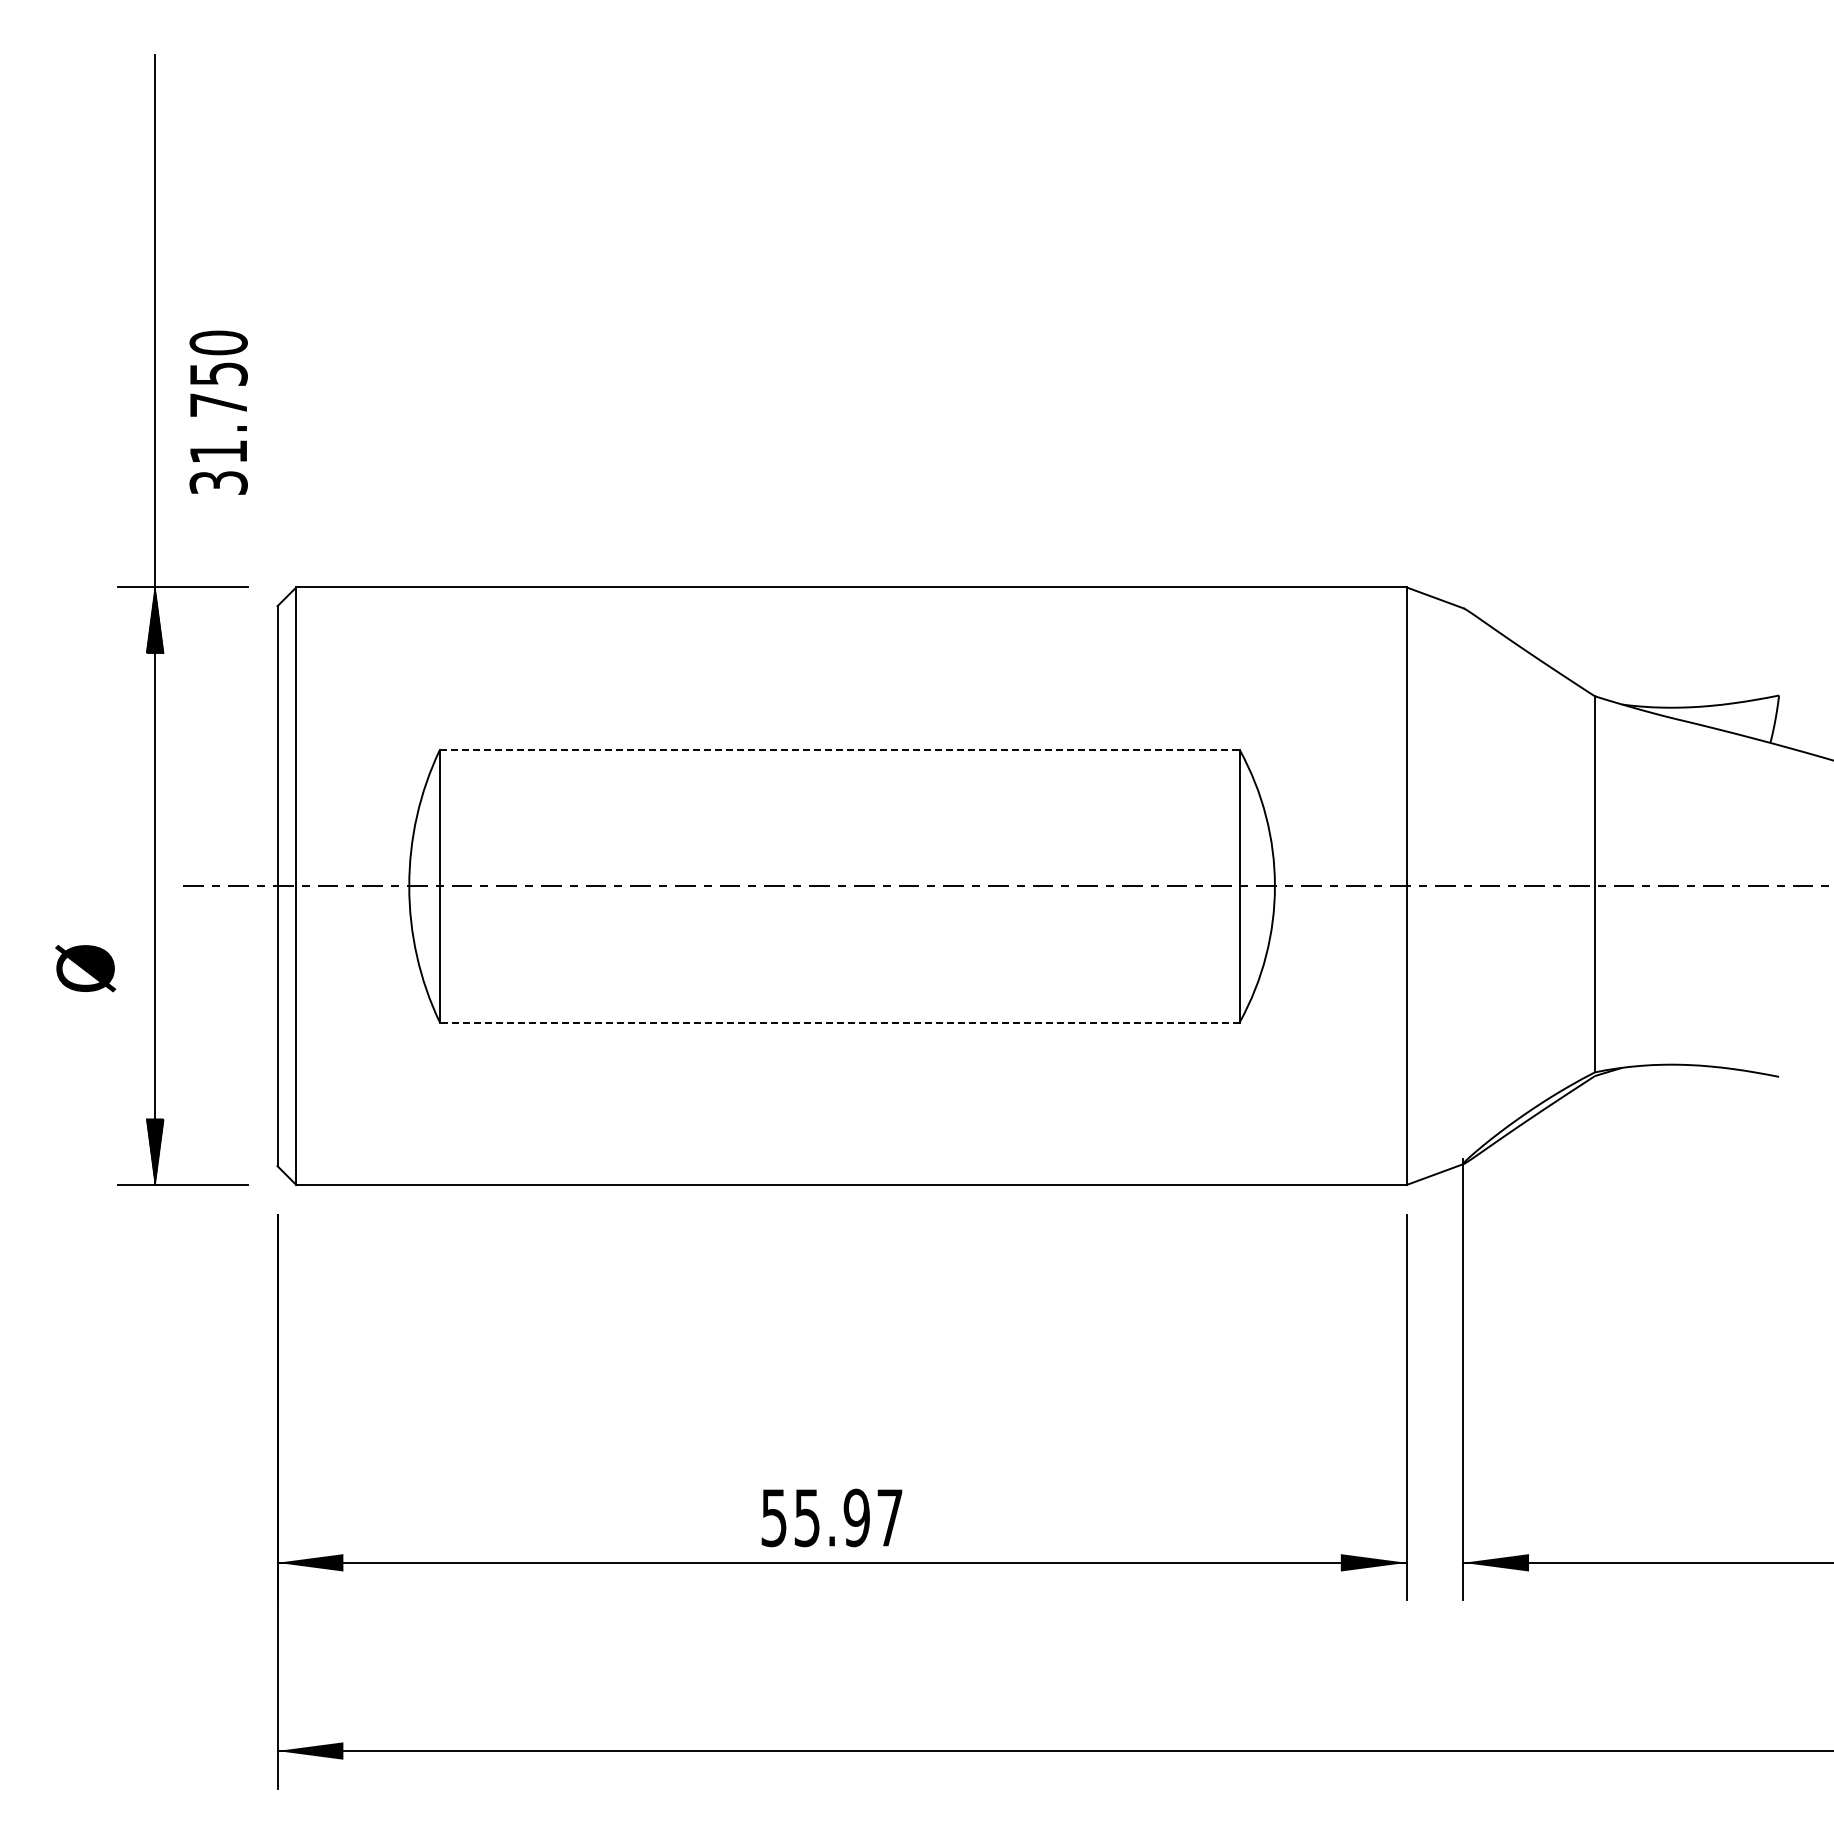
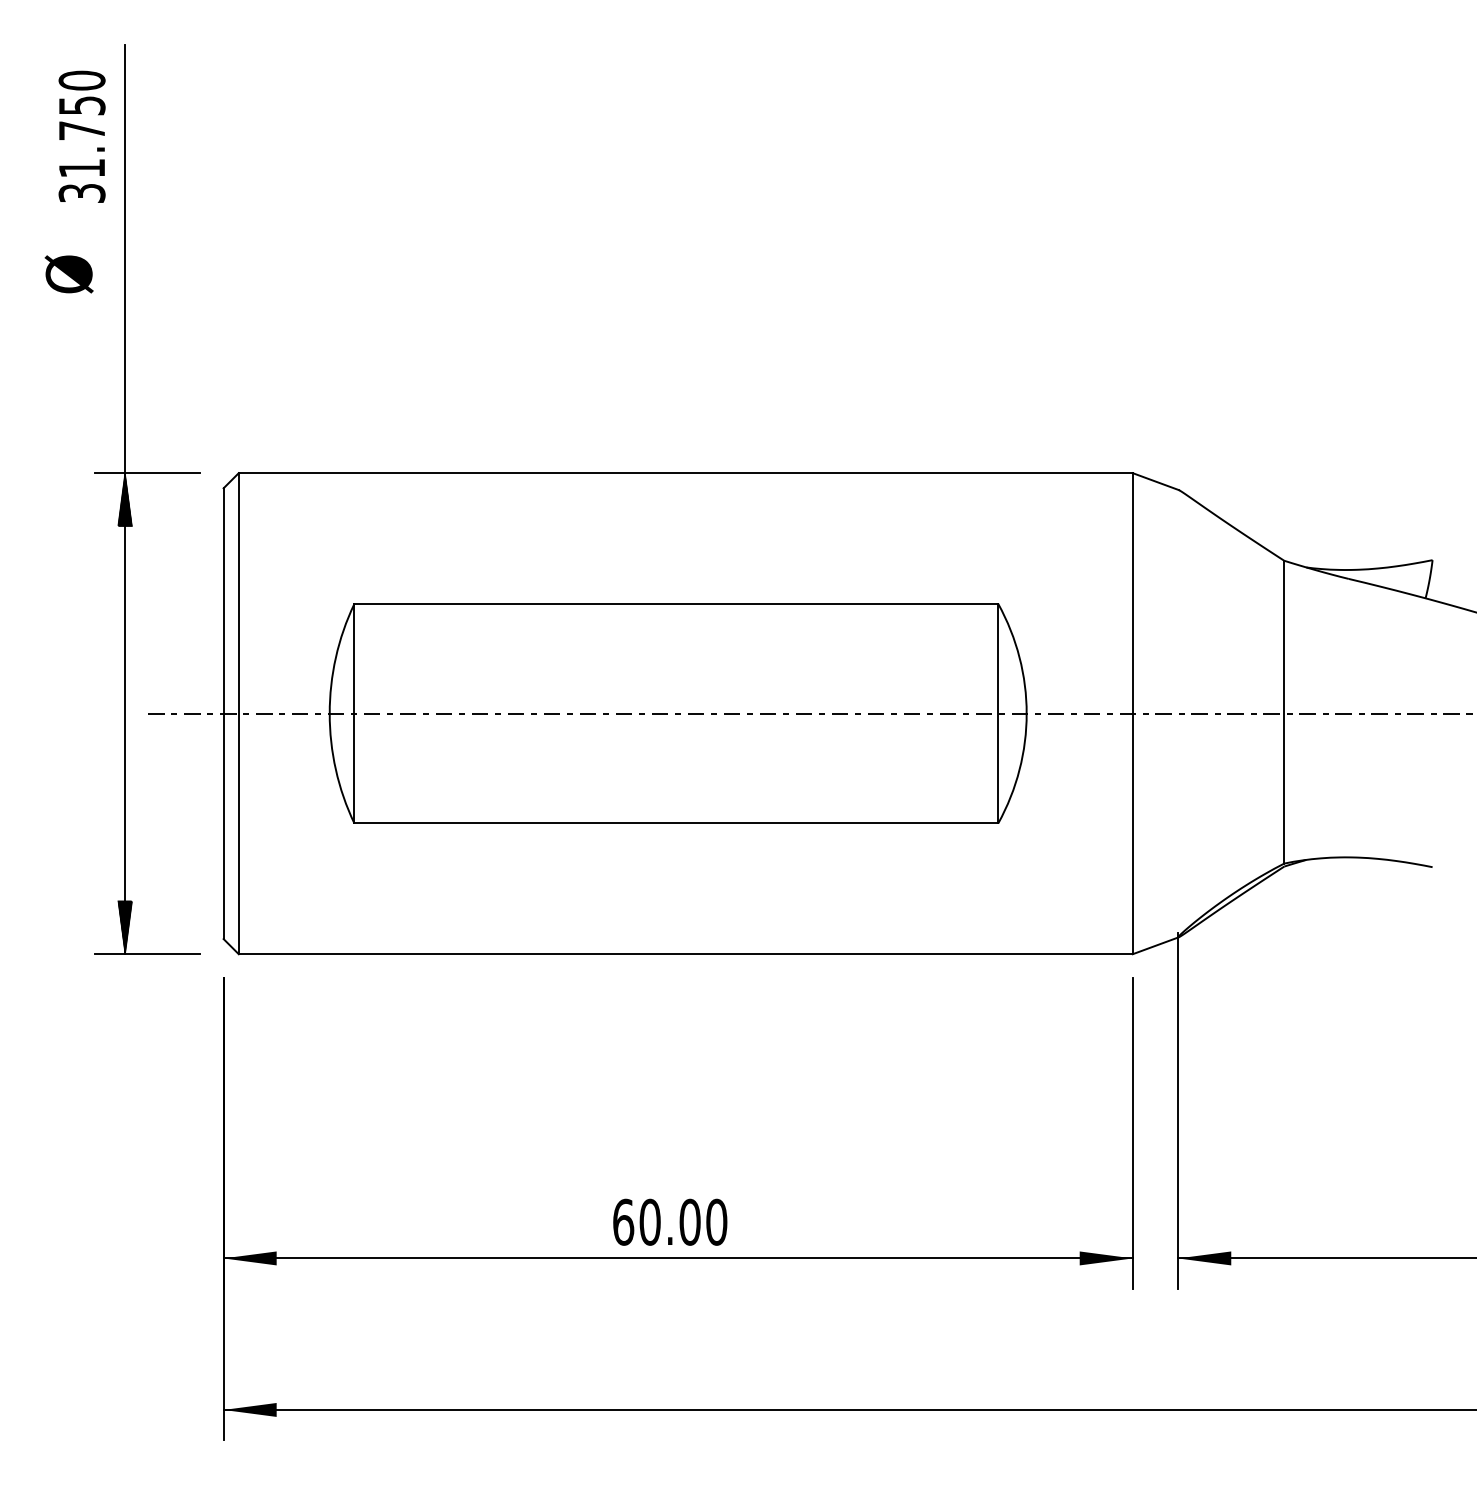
text: (218, 412) -> (81, 136), moved
line: (839, 749) -> (676, 603), dashed -> solid
text: (85, 968) -> (69, 274), moved
line: (839, 1022) -> (676, 823), dashed -> solid
text: (832, 1517) -> (670, 1221), 55.97 -> 60.00

